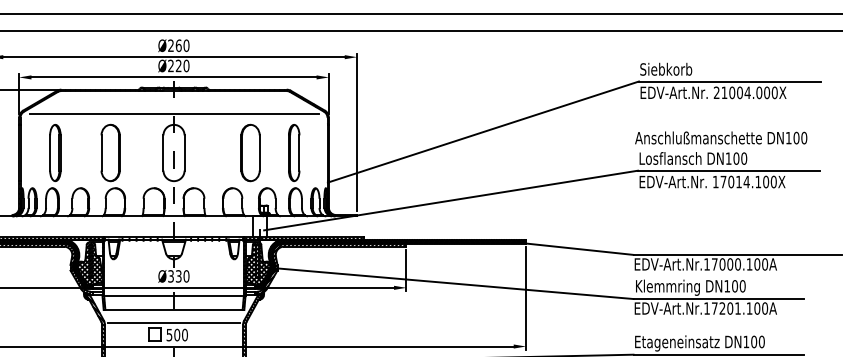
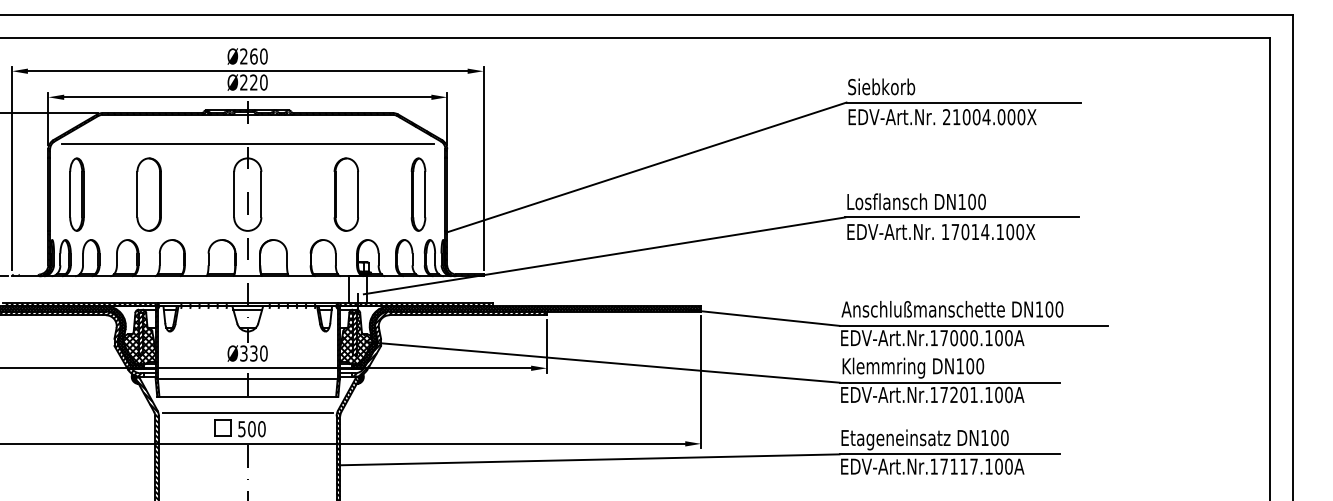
text: (721, 138) -> (952, 309), moved
part: (54, 152) -> (76, 194), moved
part: (110, 152) -> (148, 194), moved
part: (294, 152) -> (418, 194), moved

